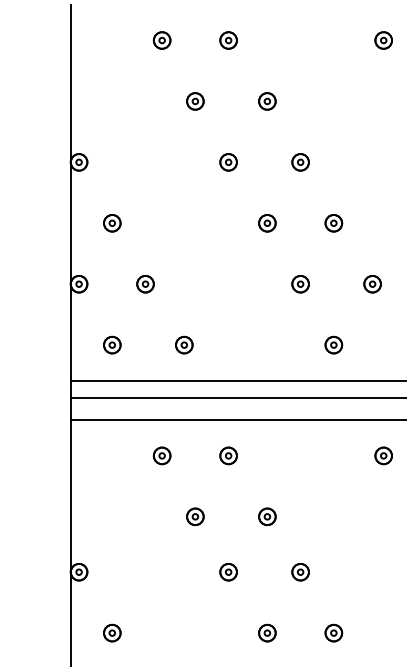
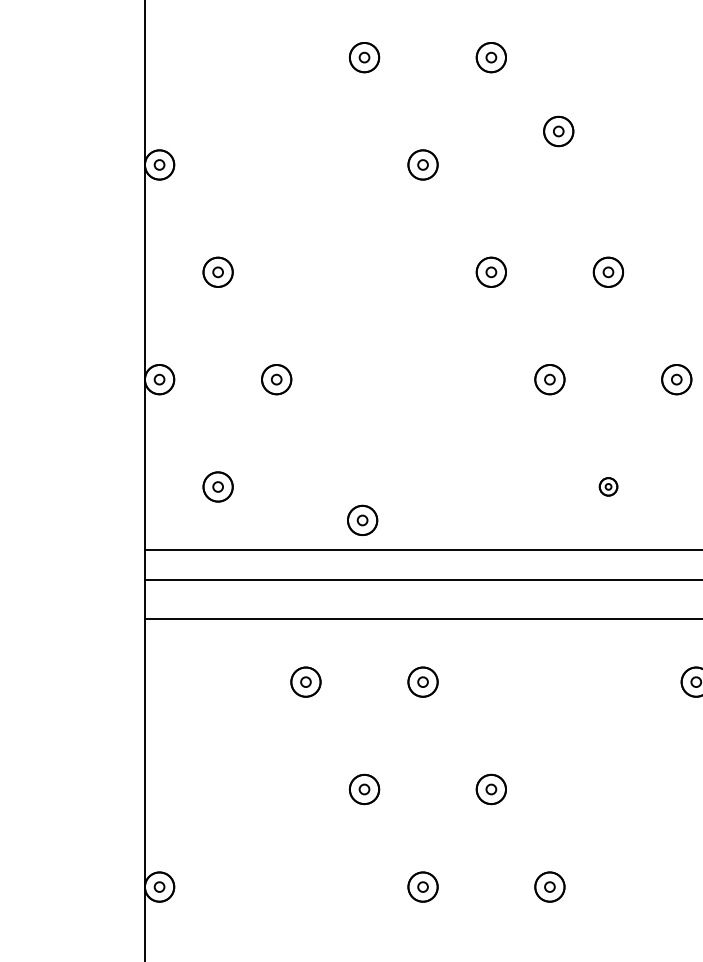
part: (300, 162) -> (558, 131), moved
part: (184, 344) -> (362, 519), moved
part: (333, 344) -> (607, 485), size x0.6

